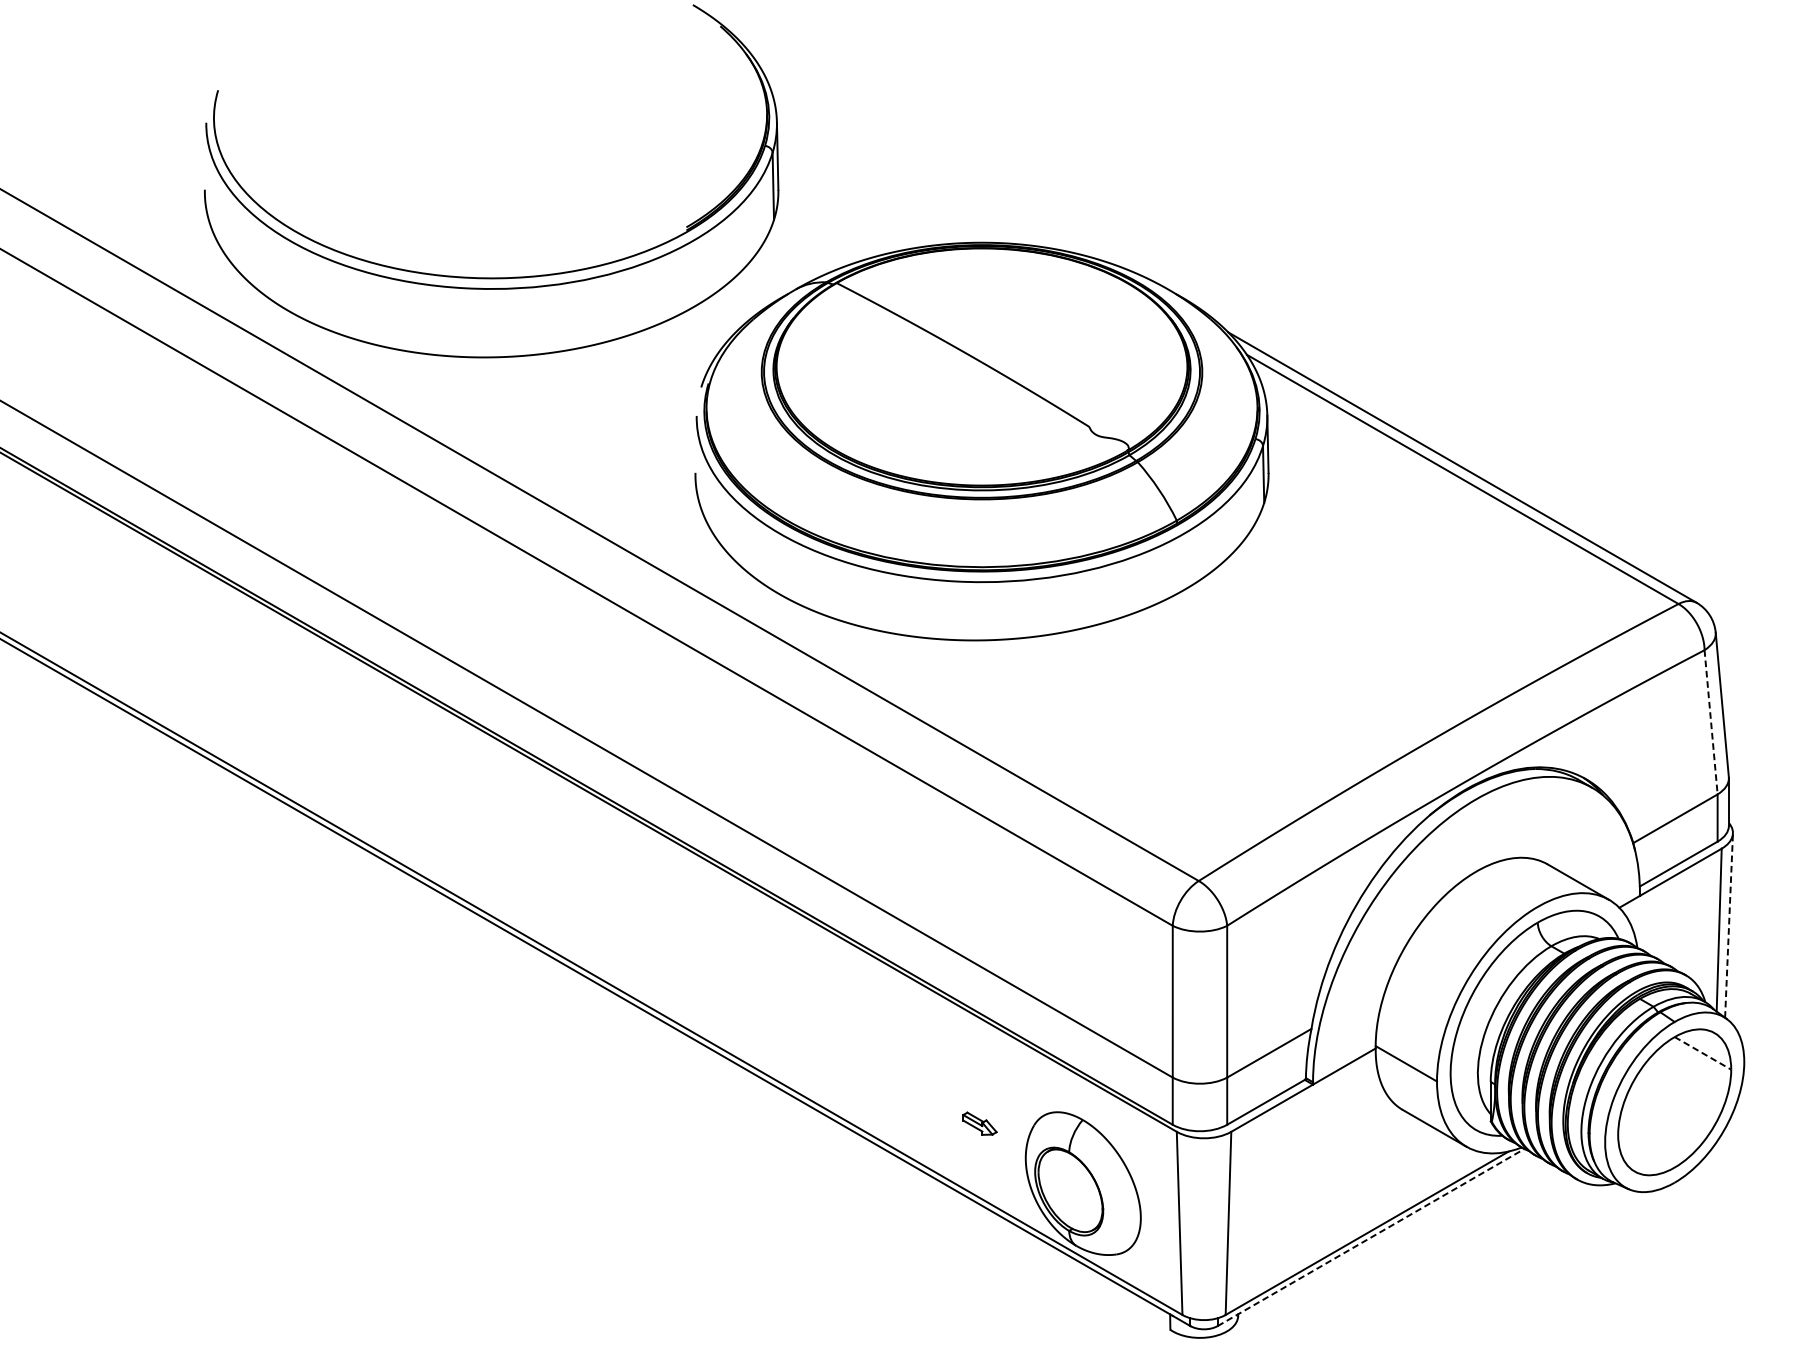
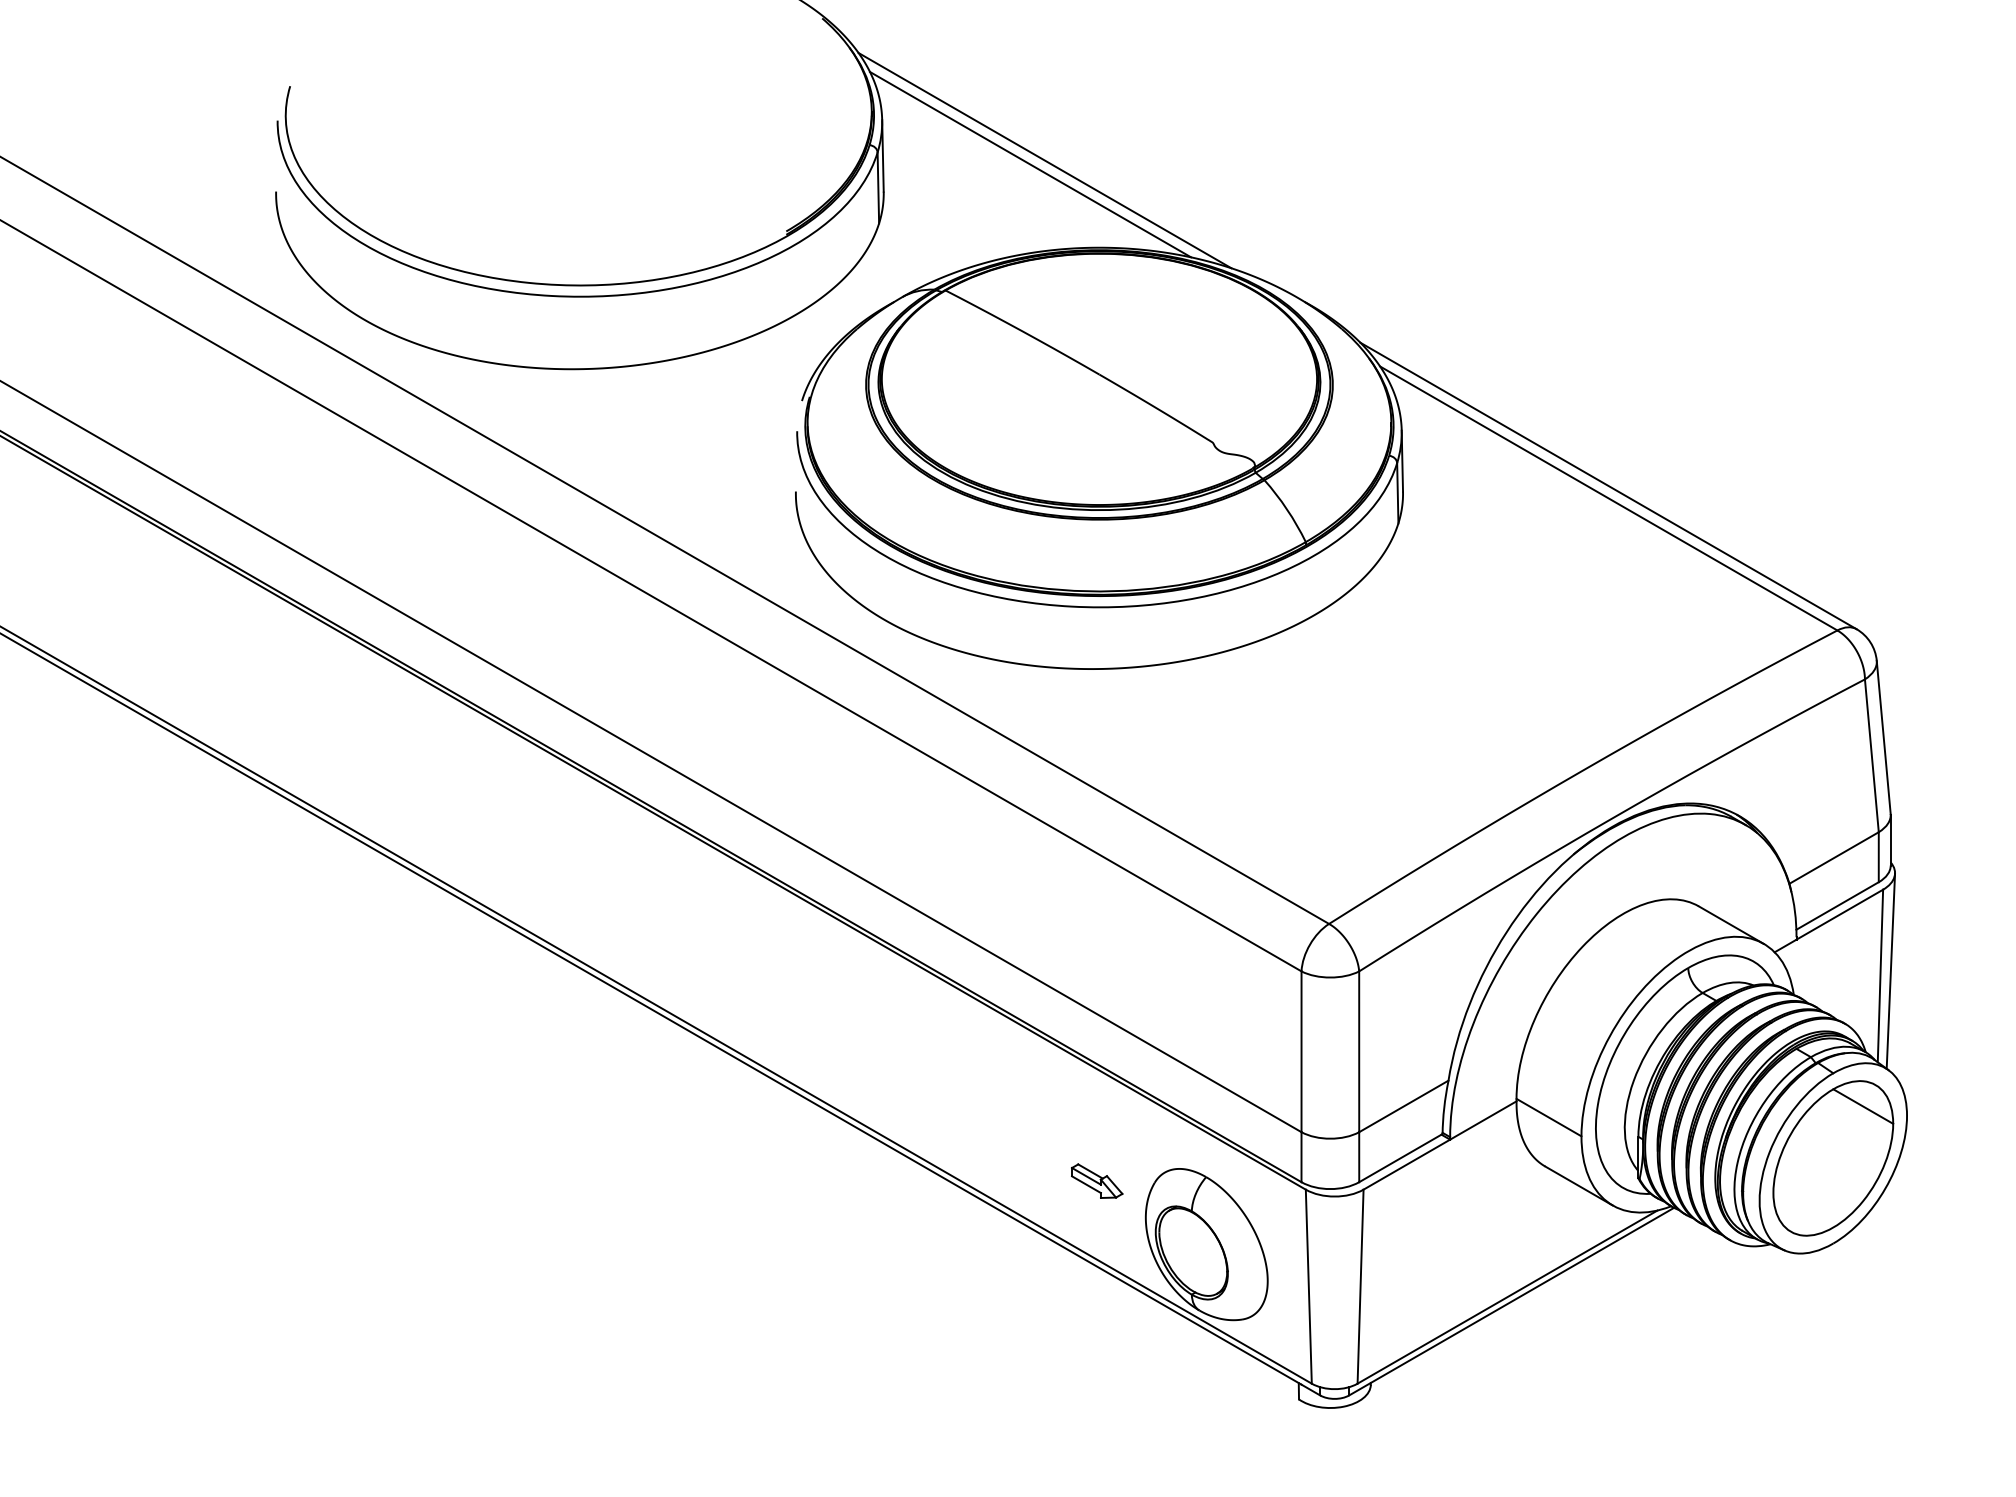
line: (930, 160) -> (1044, 160), added
line: (916, 164) -> (1030, 164), added
line: (1710, 722) -> (1871, 755), dashed -> solid
line: (1728, 925) -> (1890, 971), dashed -> solid
line: (1703, 1053) -> (1863, 1106), dashed -> solid
part: (980, 1123) -> (1097, 1180), size x1.43
line: (1370, 1237) -> (1511, 1301), dashed -> solid

